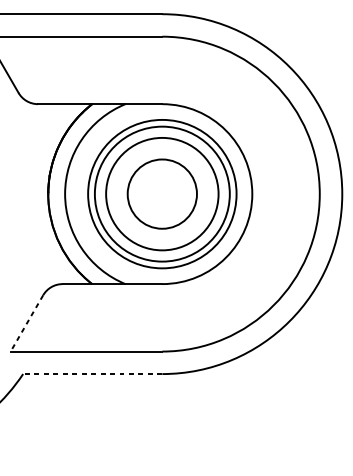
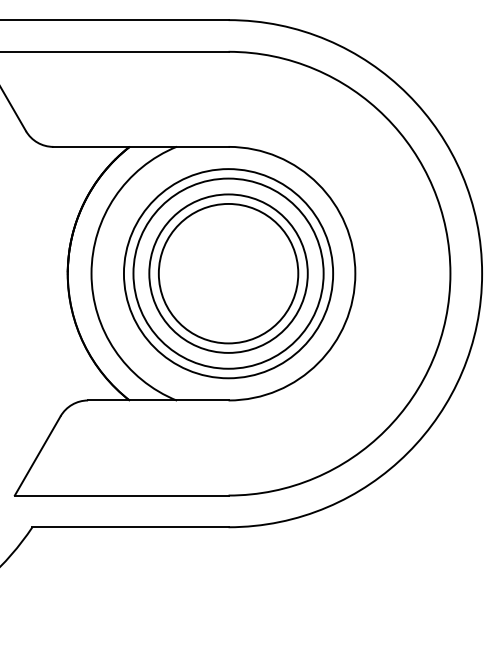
circle: (162, 194) -> (228, 273), size x1.43
line: (26, 323) -> (37, 455), dashed -> solid
line: (92, 374) -> (130, 527), dashed -> solid

